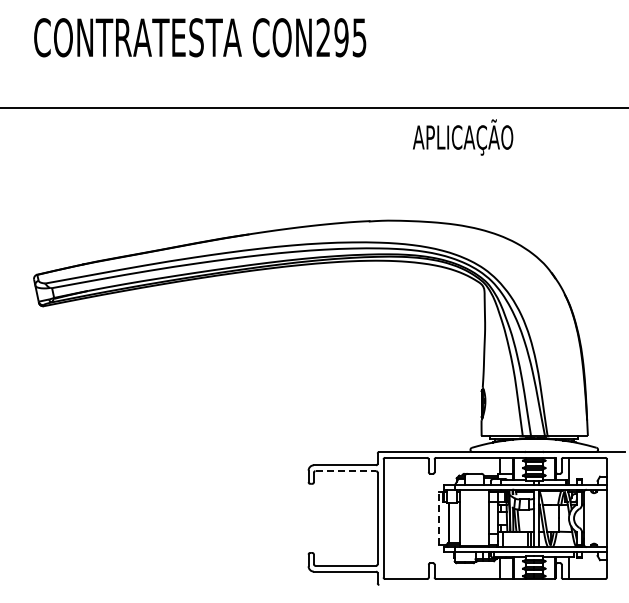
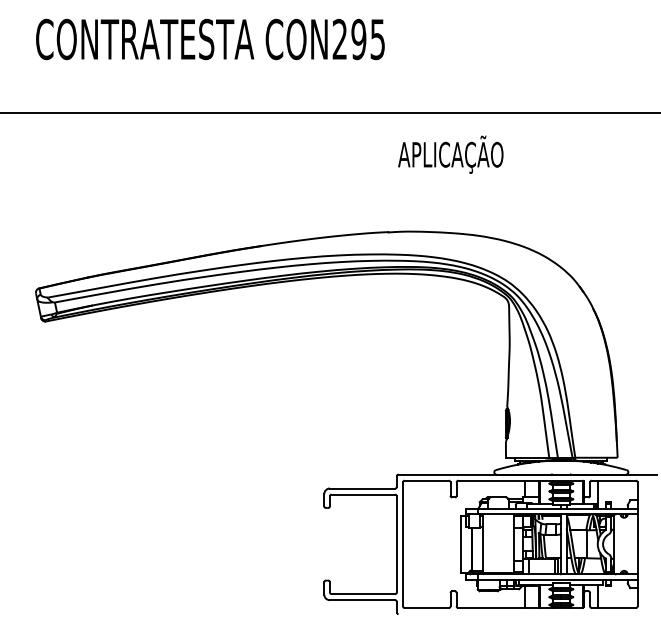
text: (463, 137) -> (451, 154), moved
line: (346, 471) -> (364, 495), dashed -> solid
line: (438, 518) -> (460, 544), dashed -> solid

